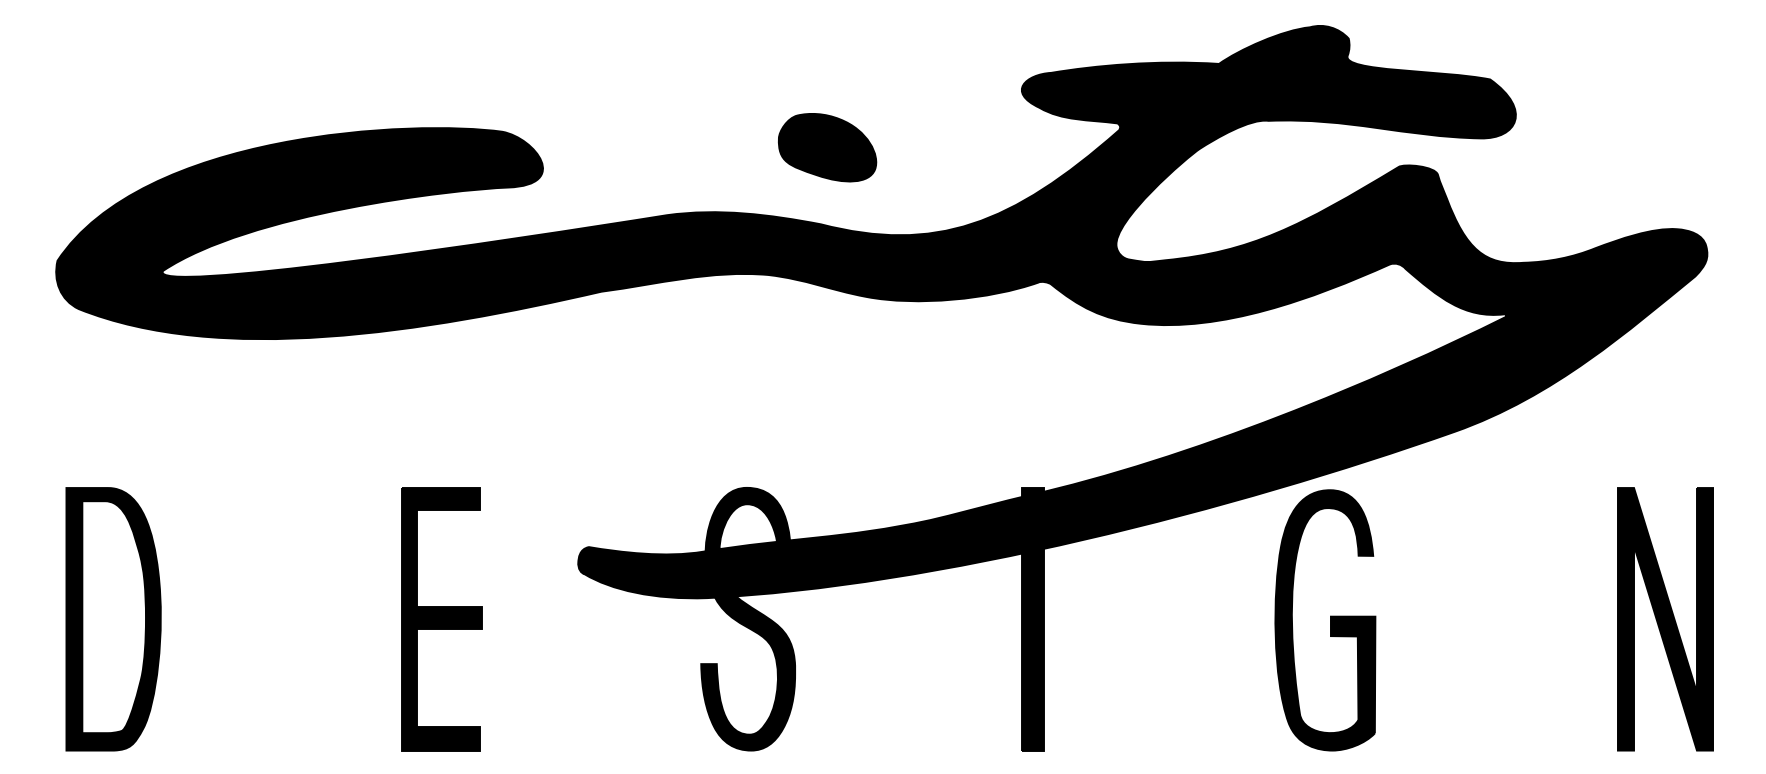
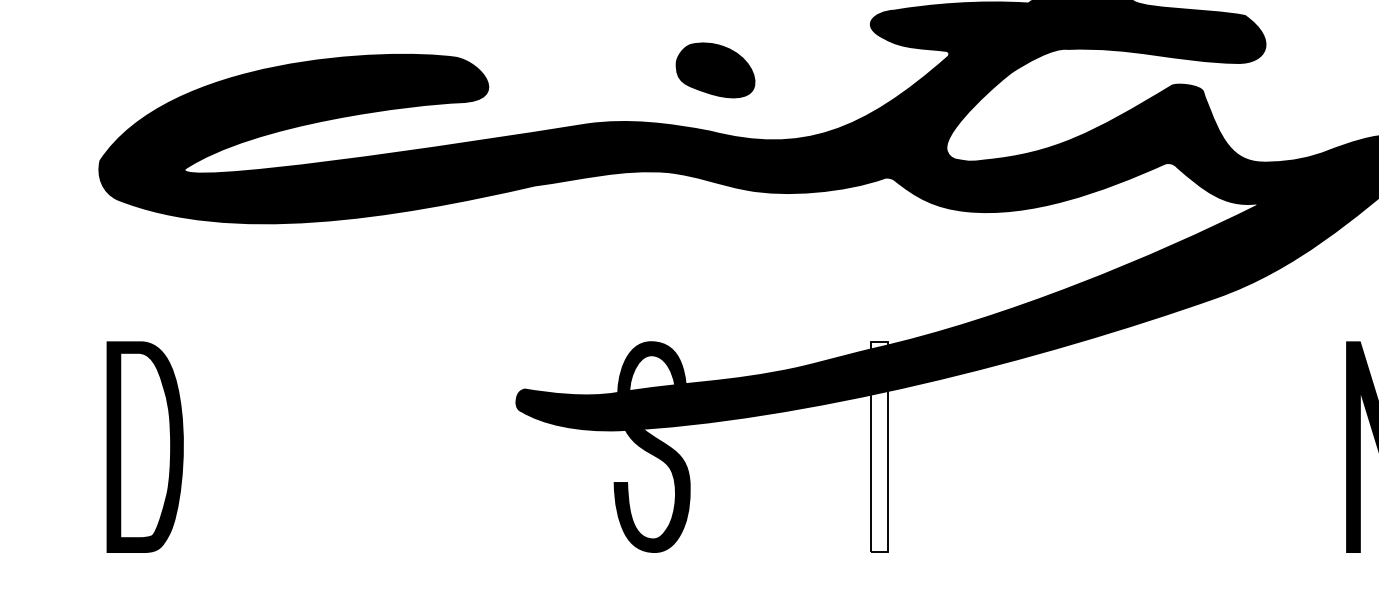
part: (441, 619) -> (407, 447), removed
fill: (1032, 619) -> (879, 447), removed
part: (1325, 620) -> (1113, 448), removed

